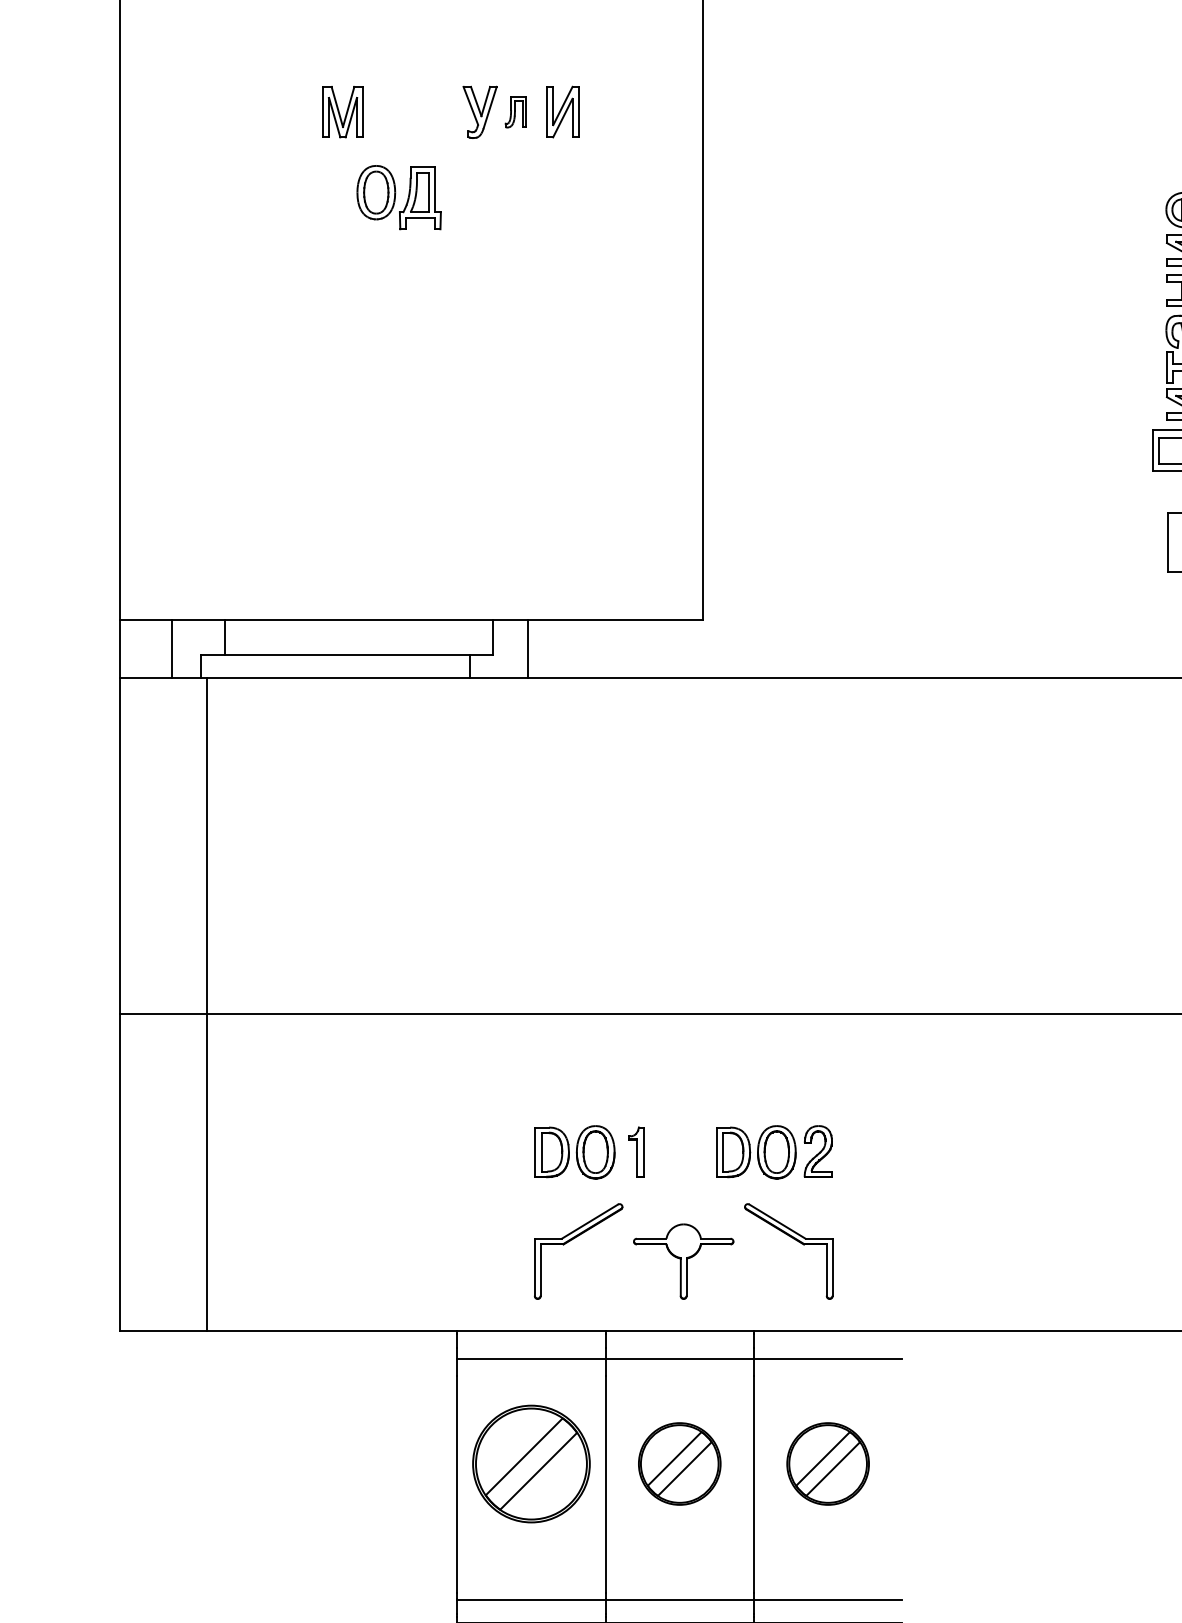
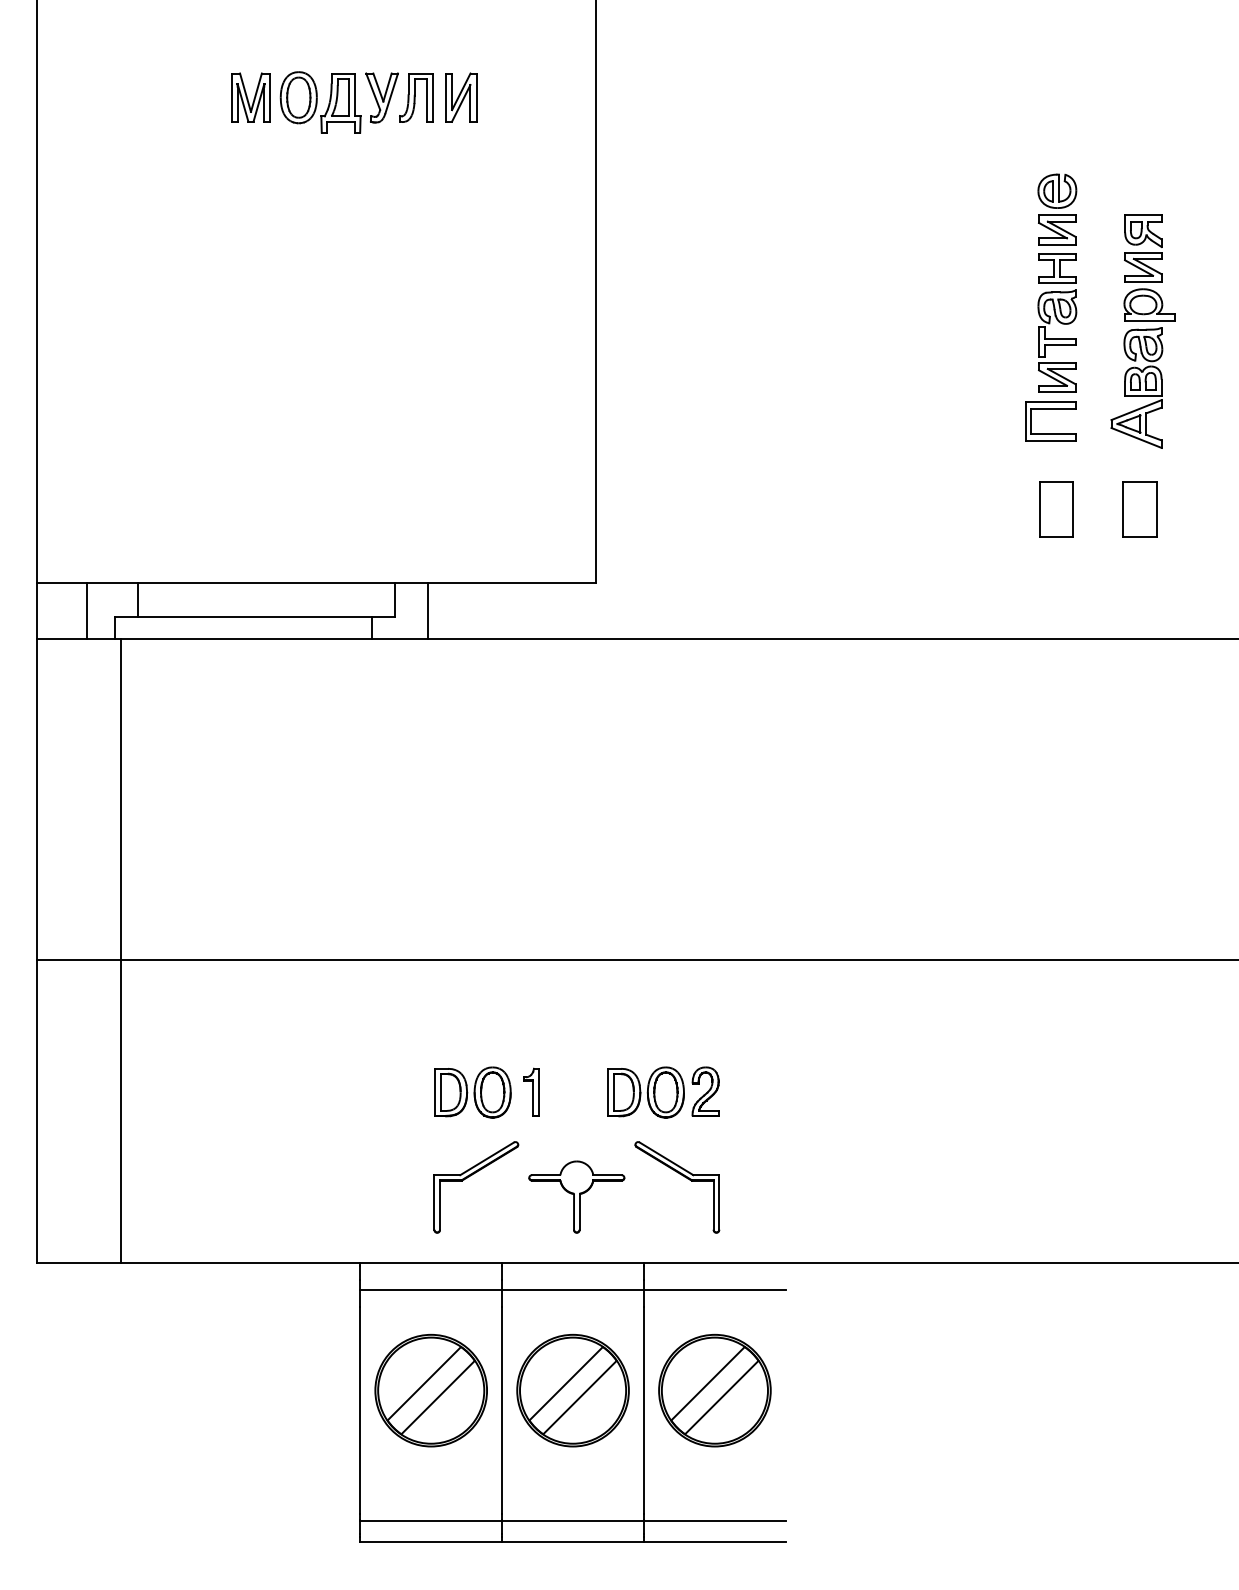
part: (516, 111) -> (416, 97), size x1.67
part: (398, 197) -> (320, 102), moved
part: (679, 1463) -> (572, 1390), size x1.43
part: (827, 1463) -> (714, 1390), size x1.43

